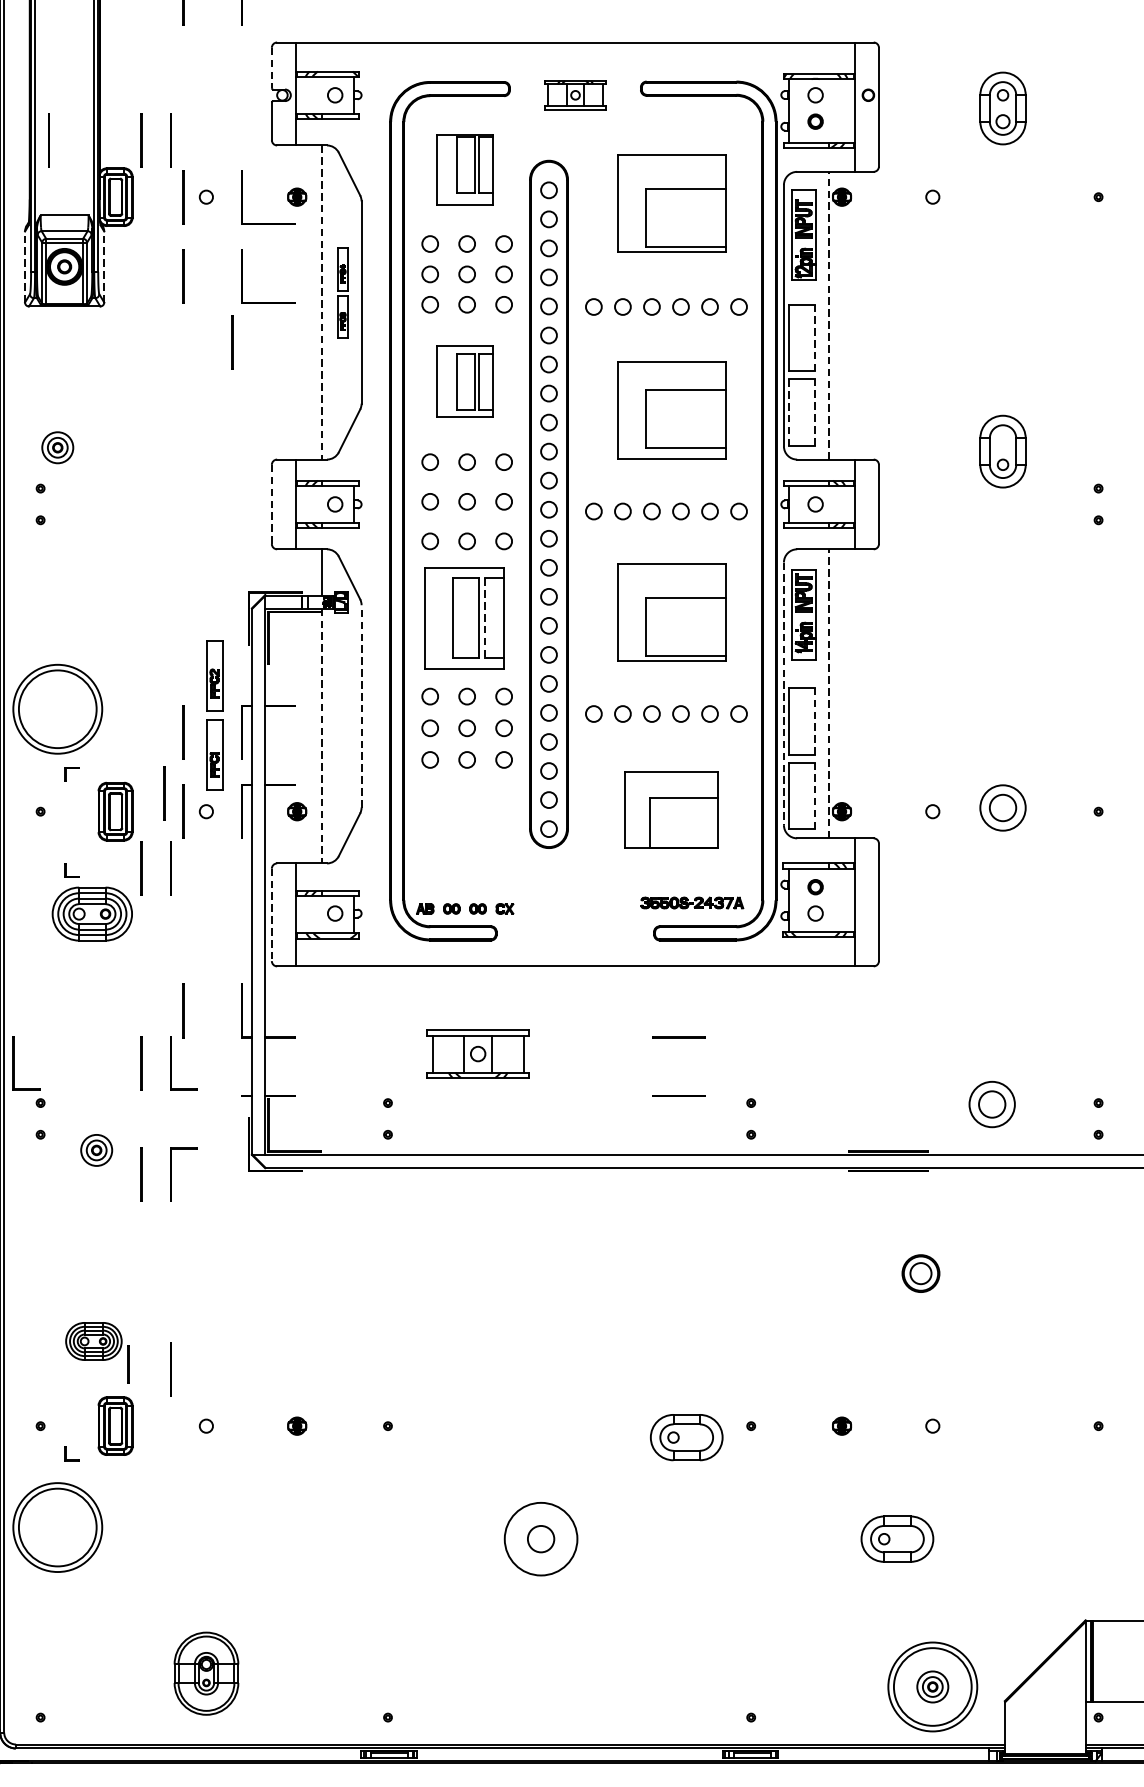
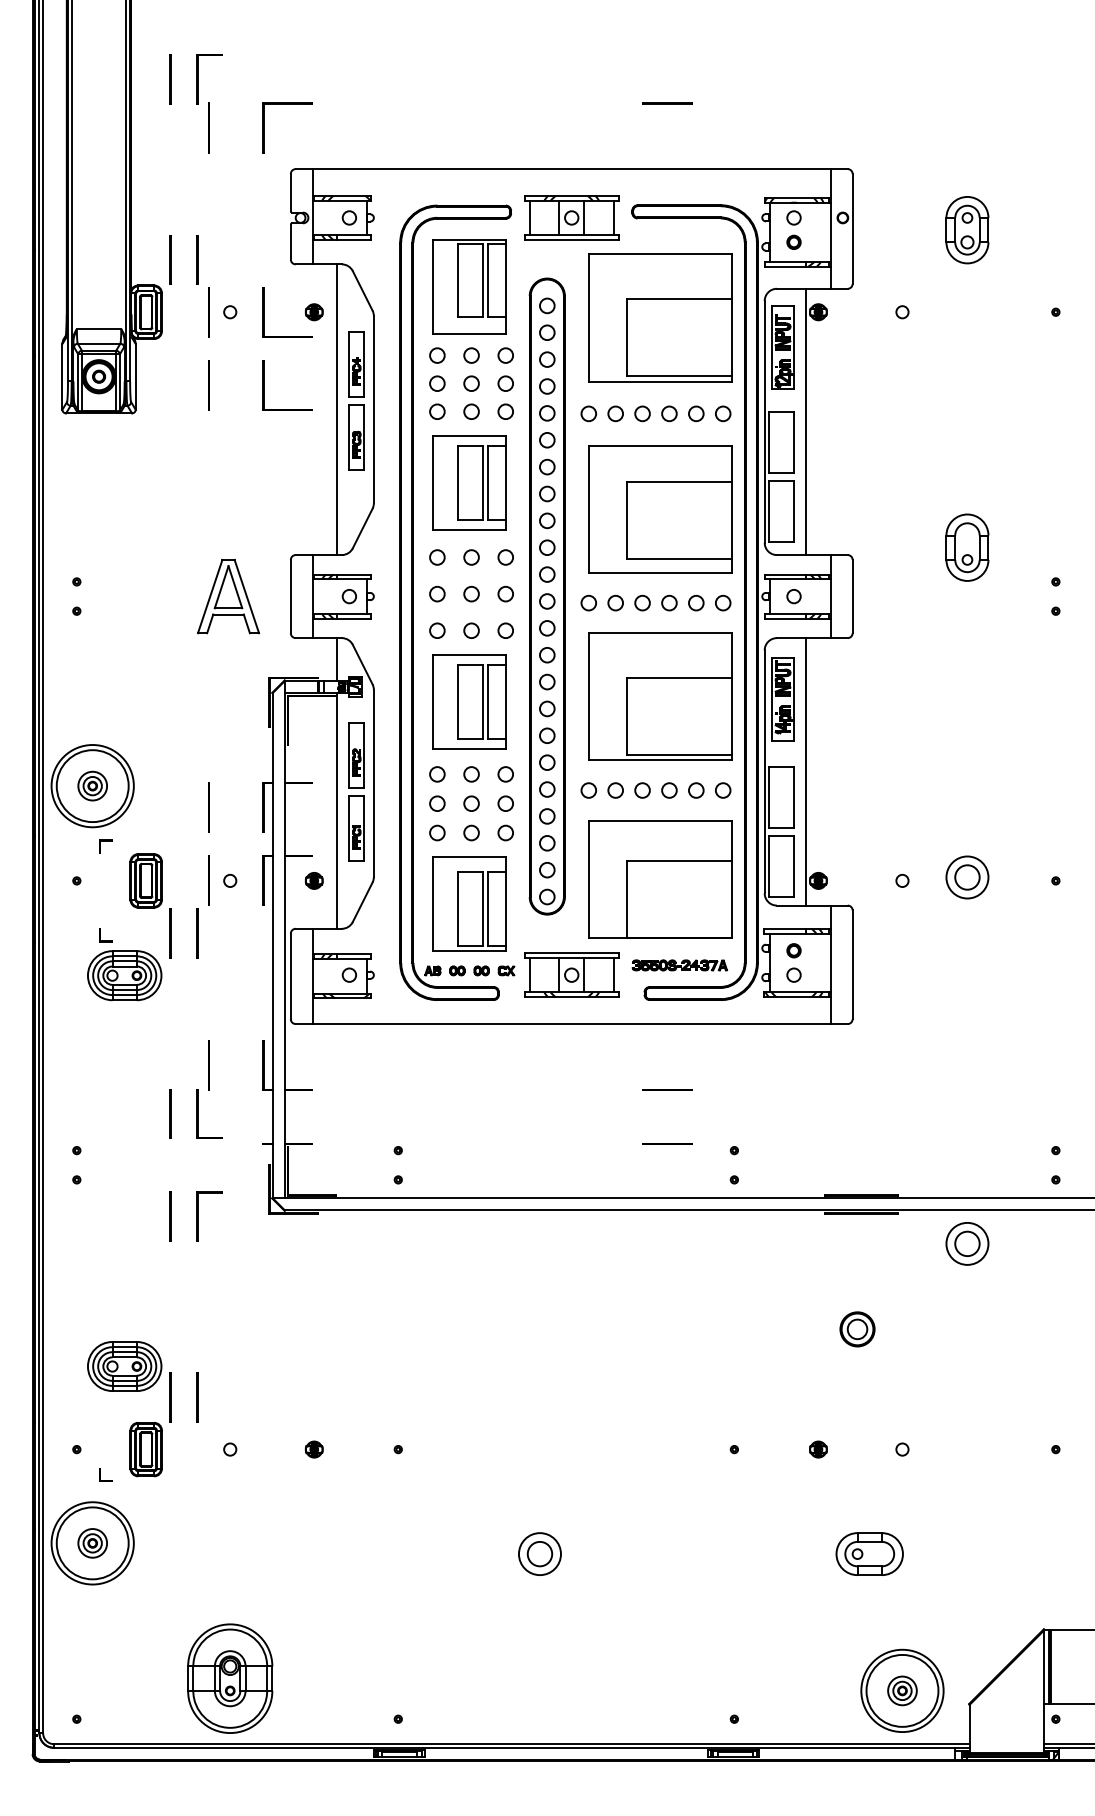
line: (271, 67) -> (290, 192), dashed -> solid
part: (575, 94) -> (571, 217), size x1.67
line: (48, 140) -> (84, 259), removed
part: (464, 169) -> (469, 286), size x1.43
part: (671, 202) -> (660, 317), size x1.43
line: (25, 266) -> (62, 376), dashed -> solid
line: (104, 266) -> (135, 376), dashed -> solid
part: (342, 292) -> (356, 400), size x1.67
line: (322, 303) -> (337, 410), dashed -> solid
line: (829, 315) -> (806, 421), dashed -> solid
line: (815, 337) -> (793, 442), dashed -> solid
line: (232, 342) -> (254, 446), removed
part: (464, 381) -> (469, 482), size x1.43
part: (671, 410) -> (660, 509), size x1.43
line: (789, 412) -> (769, 511), dashed -> solid
line: (815, 412) -> (793, 511), dashed -> solid
part: (57, 447) -> (92, 785), moved
part: (204, 504) -> (228, 596), added
line: (271, 504) -> (290, 596), dashed -> solid
part: (671, 612) -> (660, 696), size x1.43
line: (484, 617) -> (487, 701), dashed -> solid
line: (783, 693) -> (764, 771), dashed -> solid
line: (829, 693) -> (806, 771), dashed -> solid
line: (361, 706) -> (373, 783), dashed -> solid
part: (214, 715) -> (356, 791), moved
line: (815, 721) -> (793, 797), dashed -> solid
line: (322, 735) -> (337, 810), dashed -> solid
line: (164, 793) -> (191, 864), removed
line: (815, 796) -> (793, 866), dashed -> solid
part: (671, 810) -> (660, 879), size x1.67
part: (464, 836) -> (469, 903), added
line: (271, 914) -> (290, 976), dashed -> solid
part: (477, 1053) -> (571, 974), moved
part: (14, 1063) -> (52, 1113), removed
part: (992, 1104) -> (967, 1243), moved
part: (96, 1150) -> (92, 1543), moved
part: (920, 1273) -> (857, 1329), moved
part: (97, 1352) -> (129, 1381), size x1.43
part: (686, 1436) -> (674, 1459), removed
circle: (540, 1539) -> (539, 1554), size x0.62
part: (206, 1673) -> (230, 1678), size x1.43

